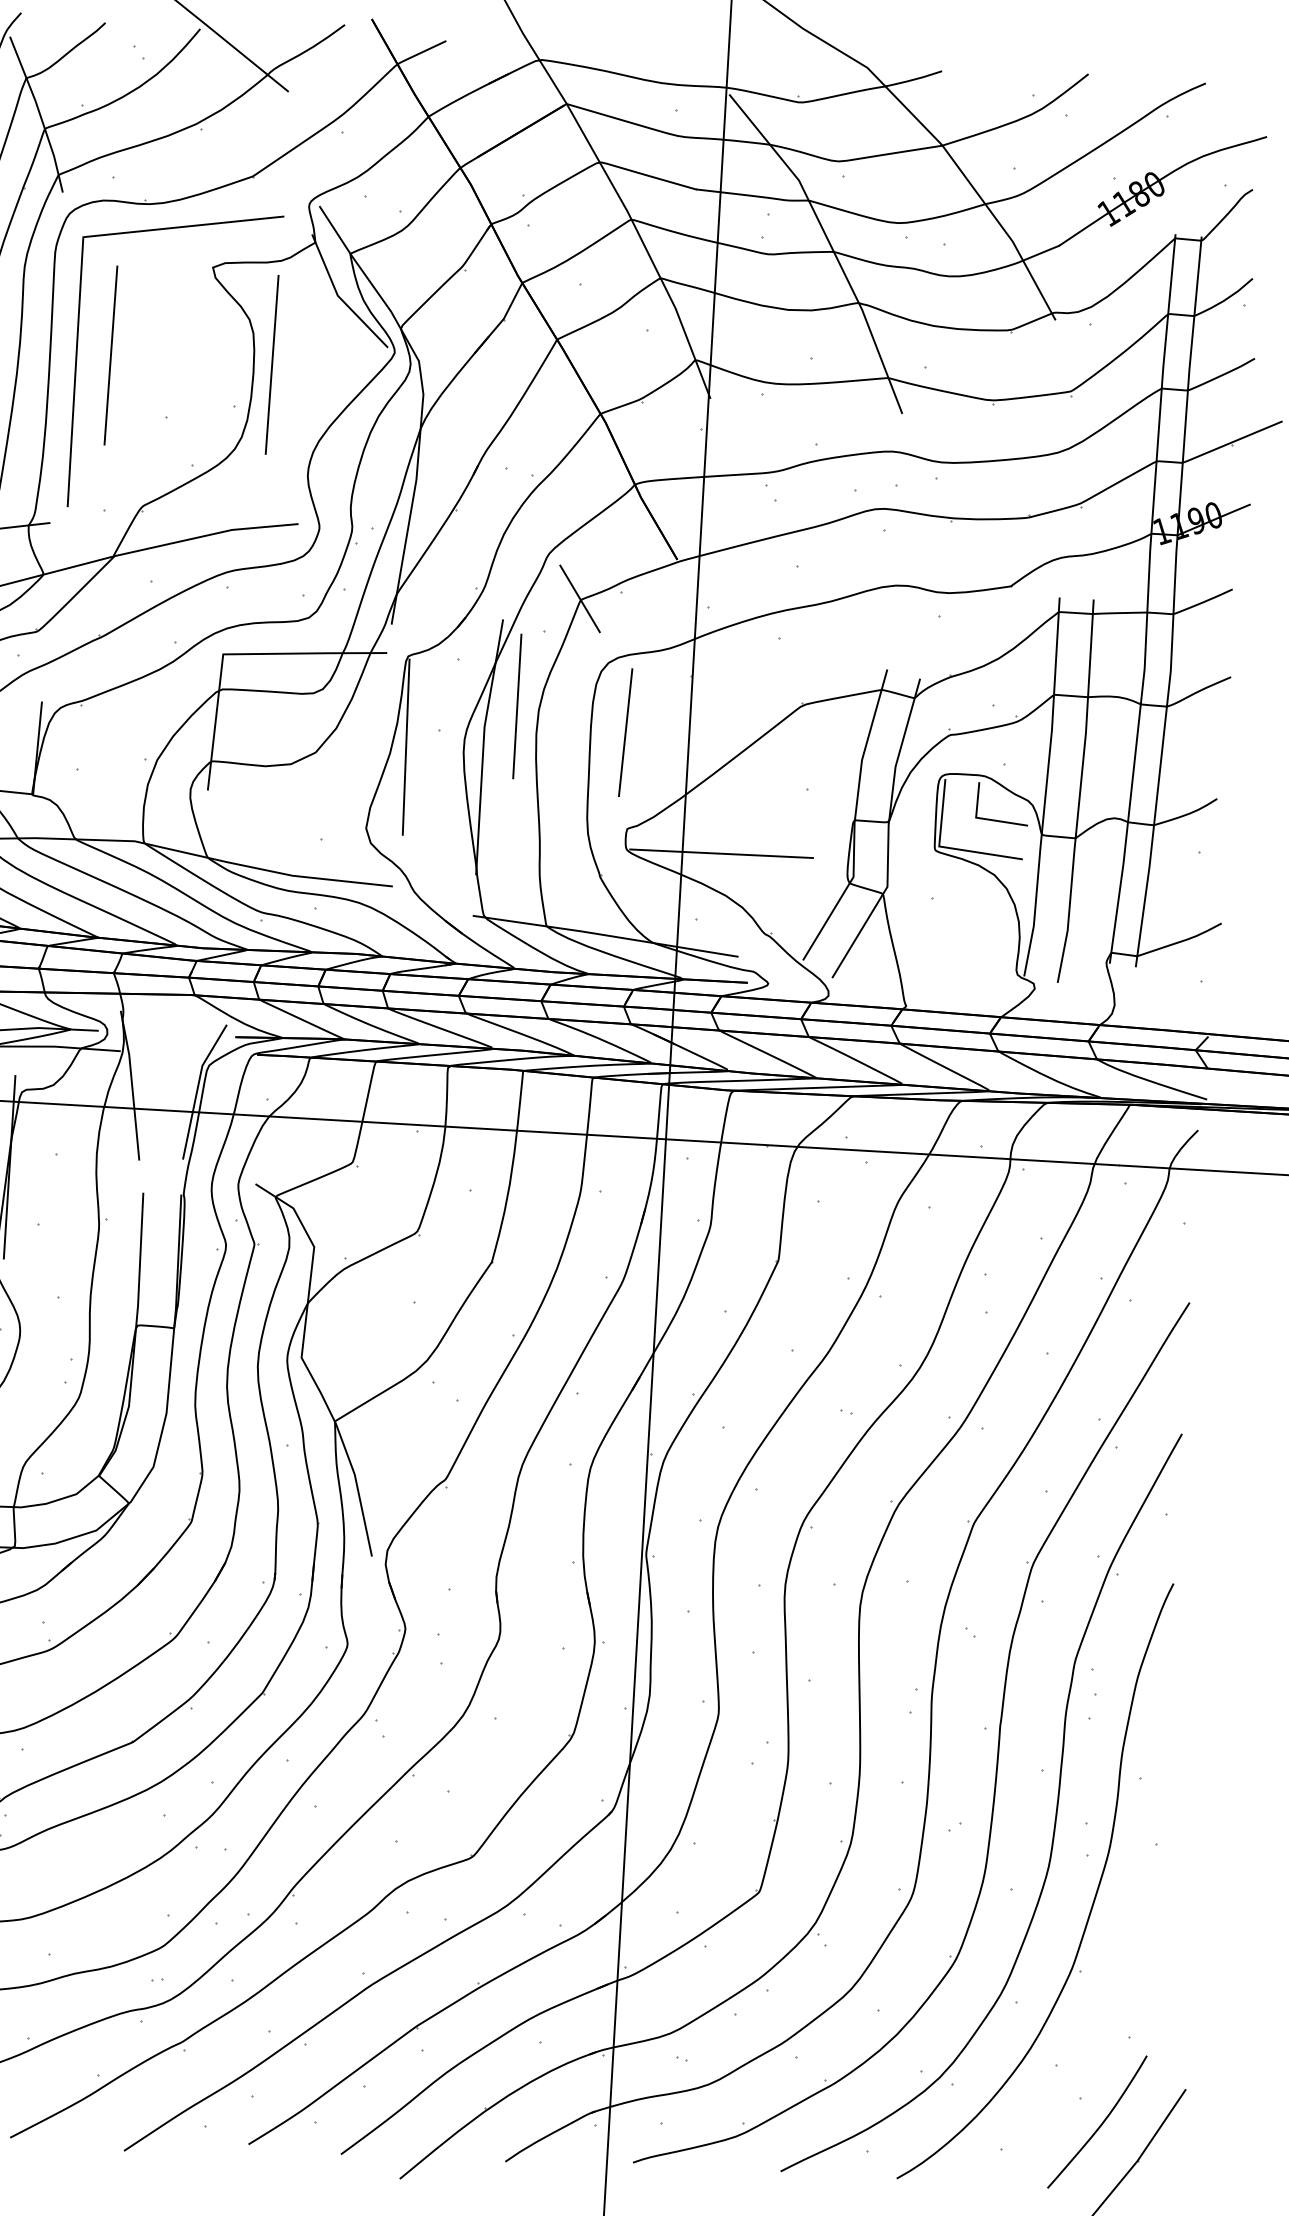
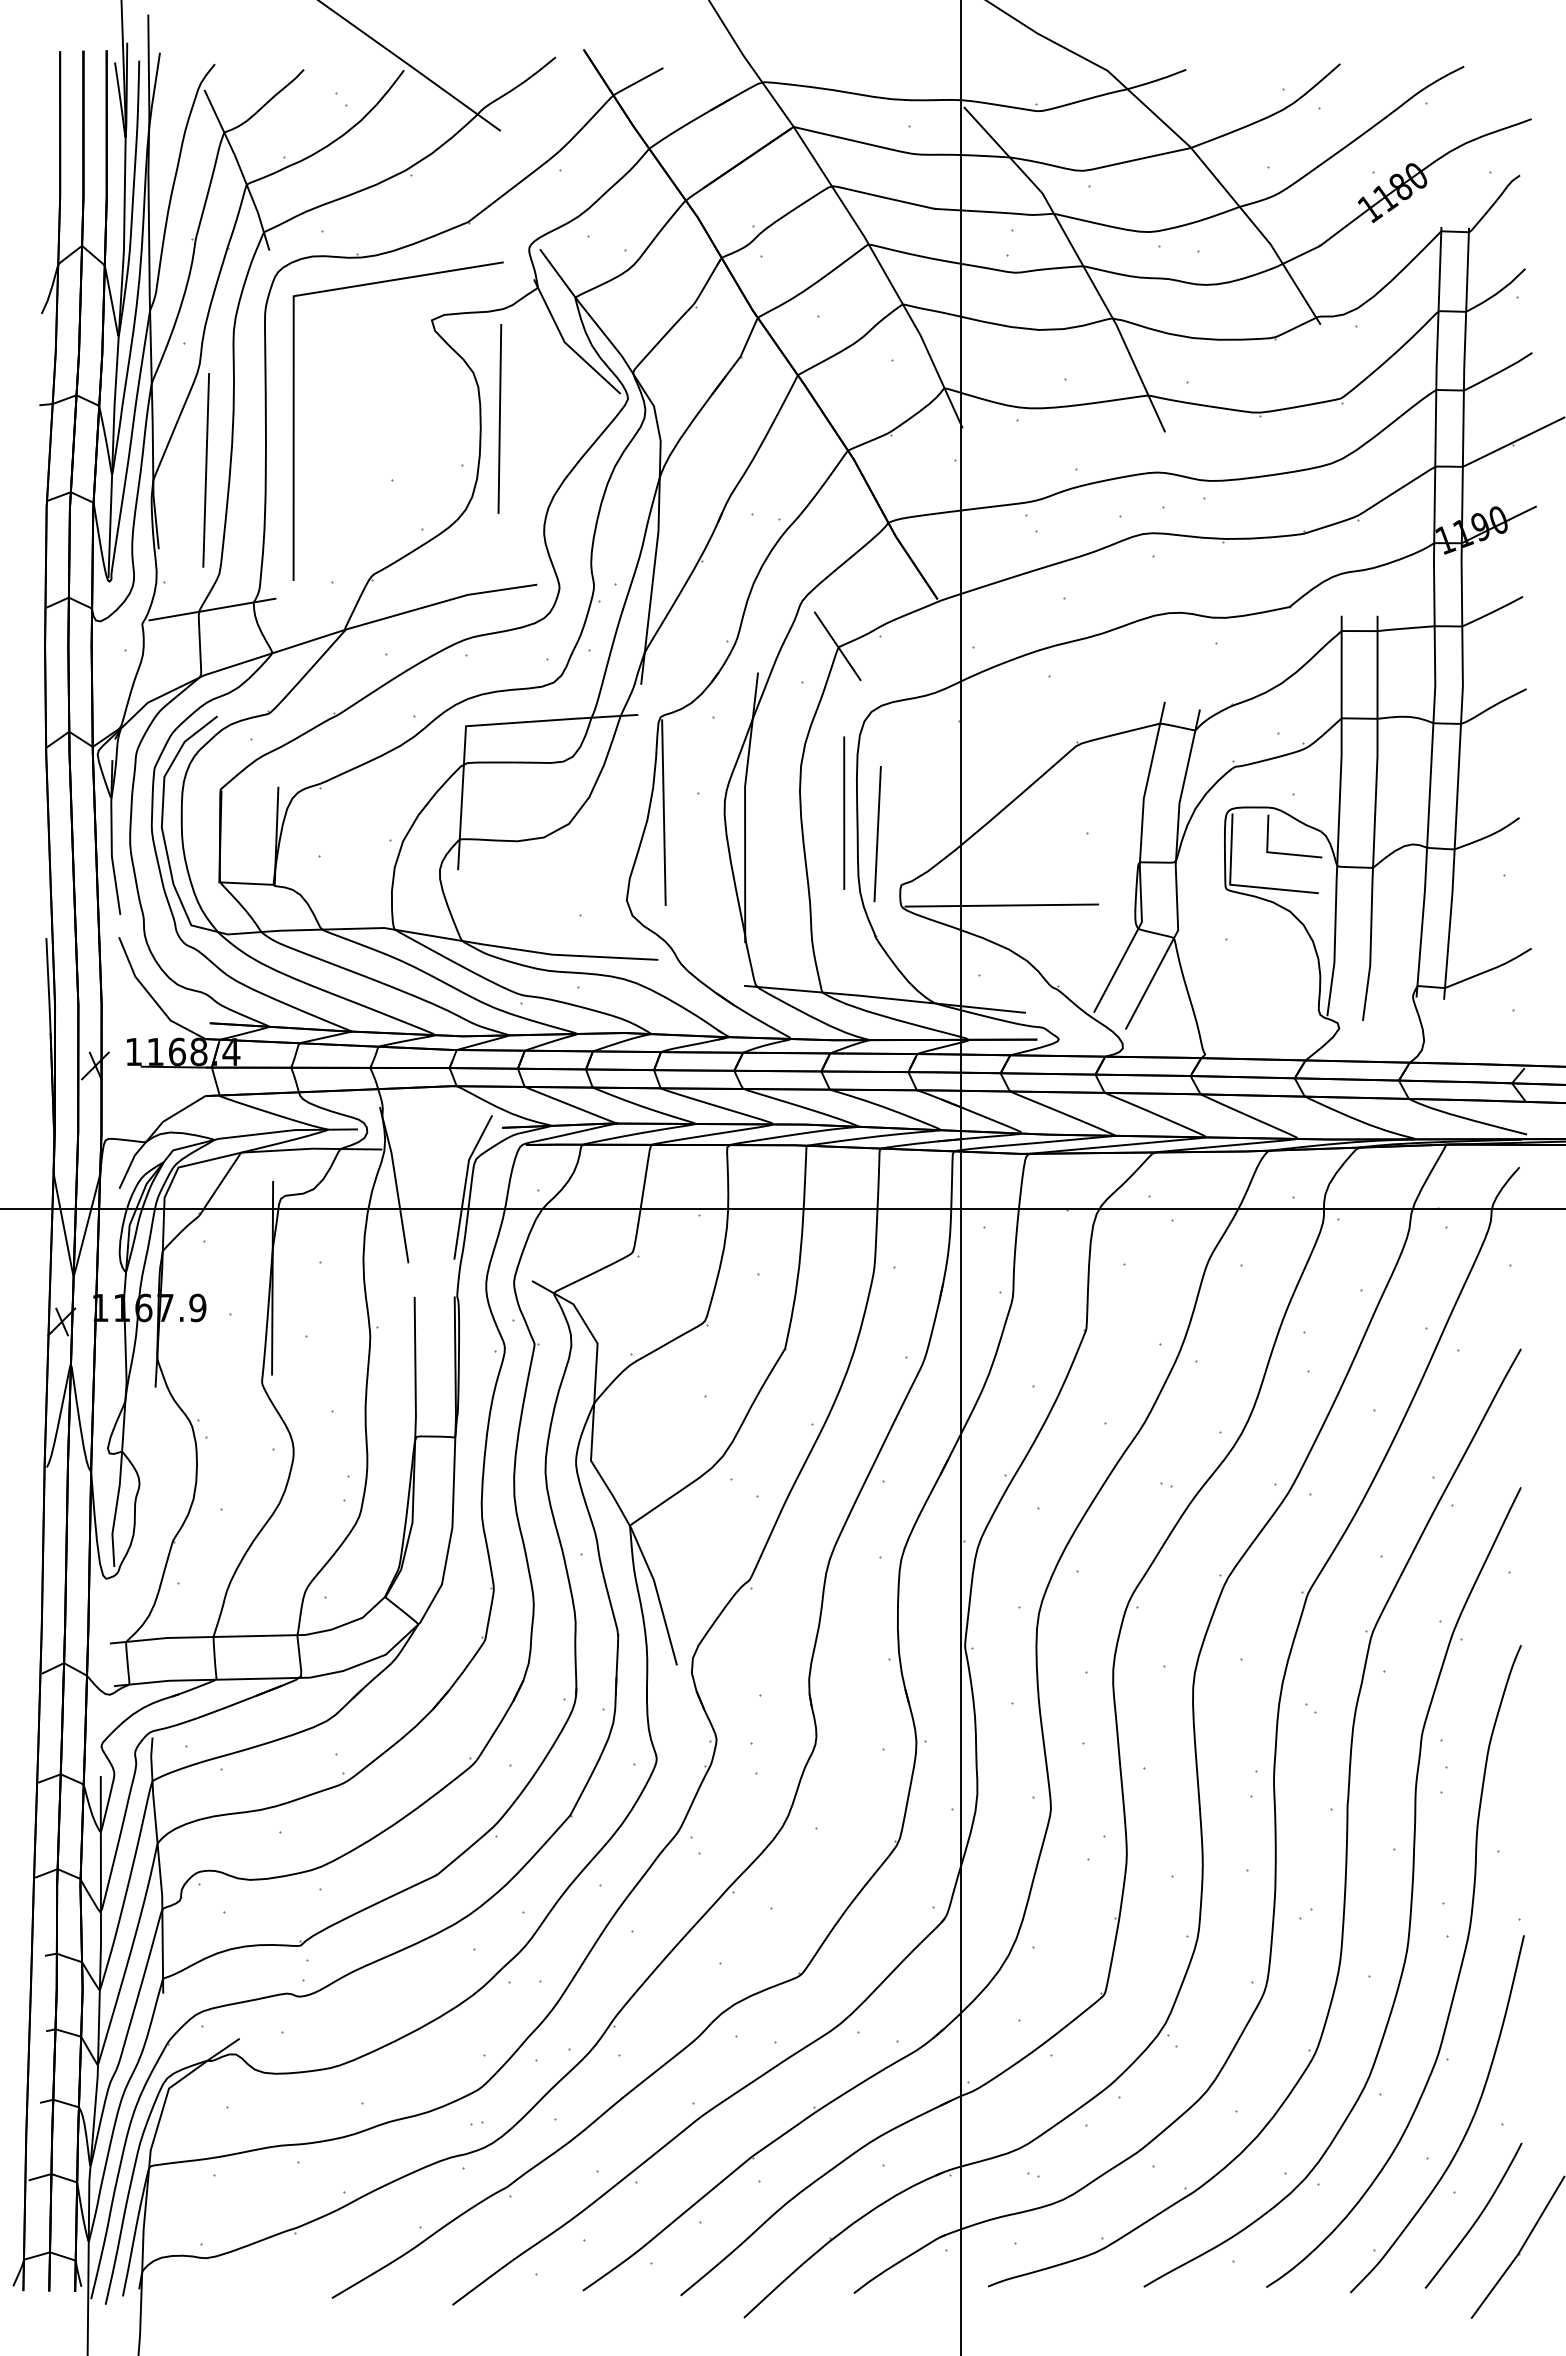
line: (110, 355) -> (329, 418), removed
line: (517, 705) -> (844, 812), moved
line: (625, 733) -> (877, 834), moved
curve: (1097, 2036) -> (1468, 2125), added

